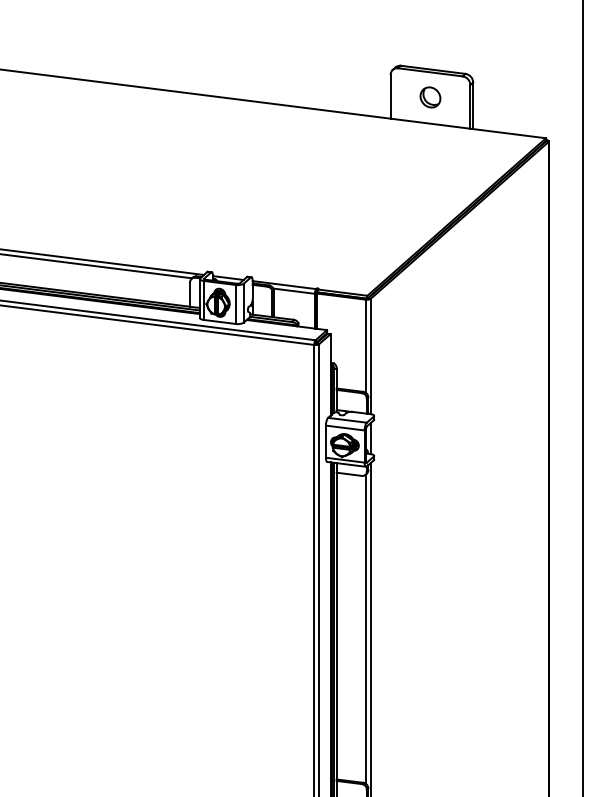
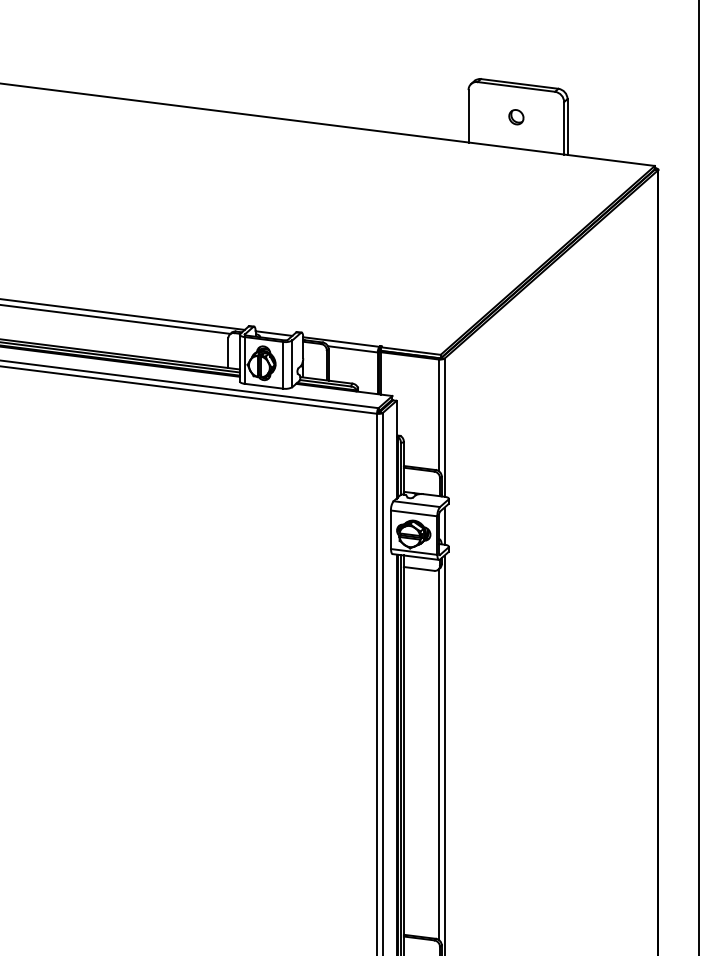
part: (430, 97) -> (516, 117), size x0.6

